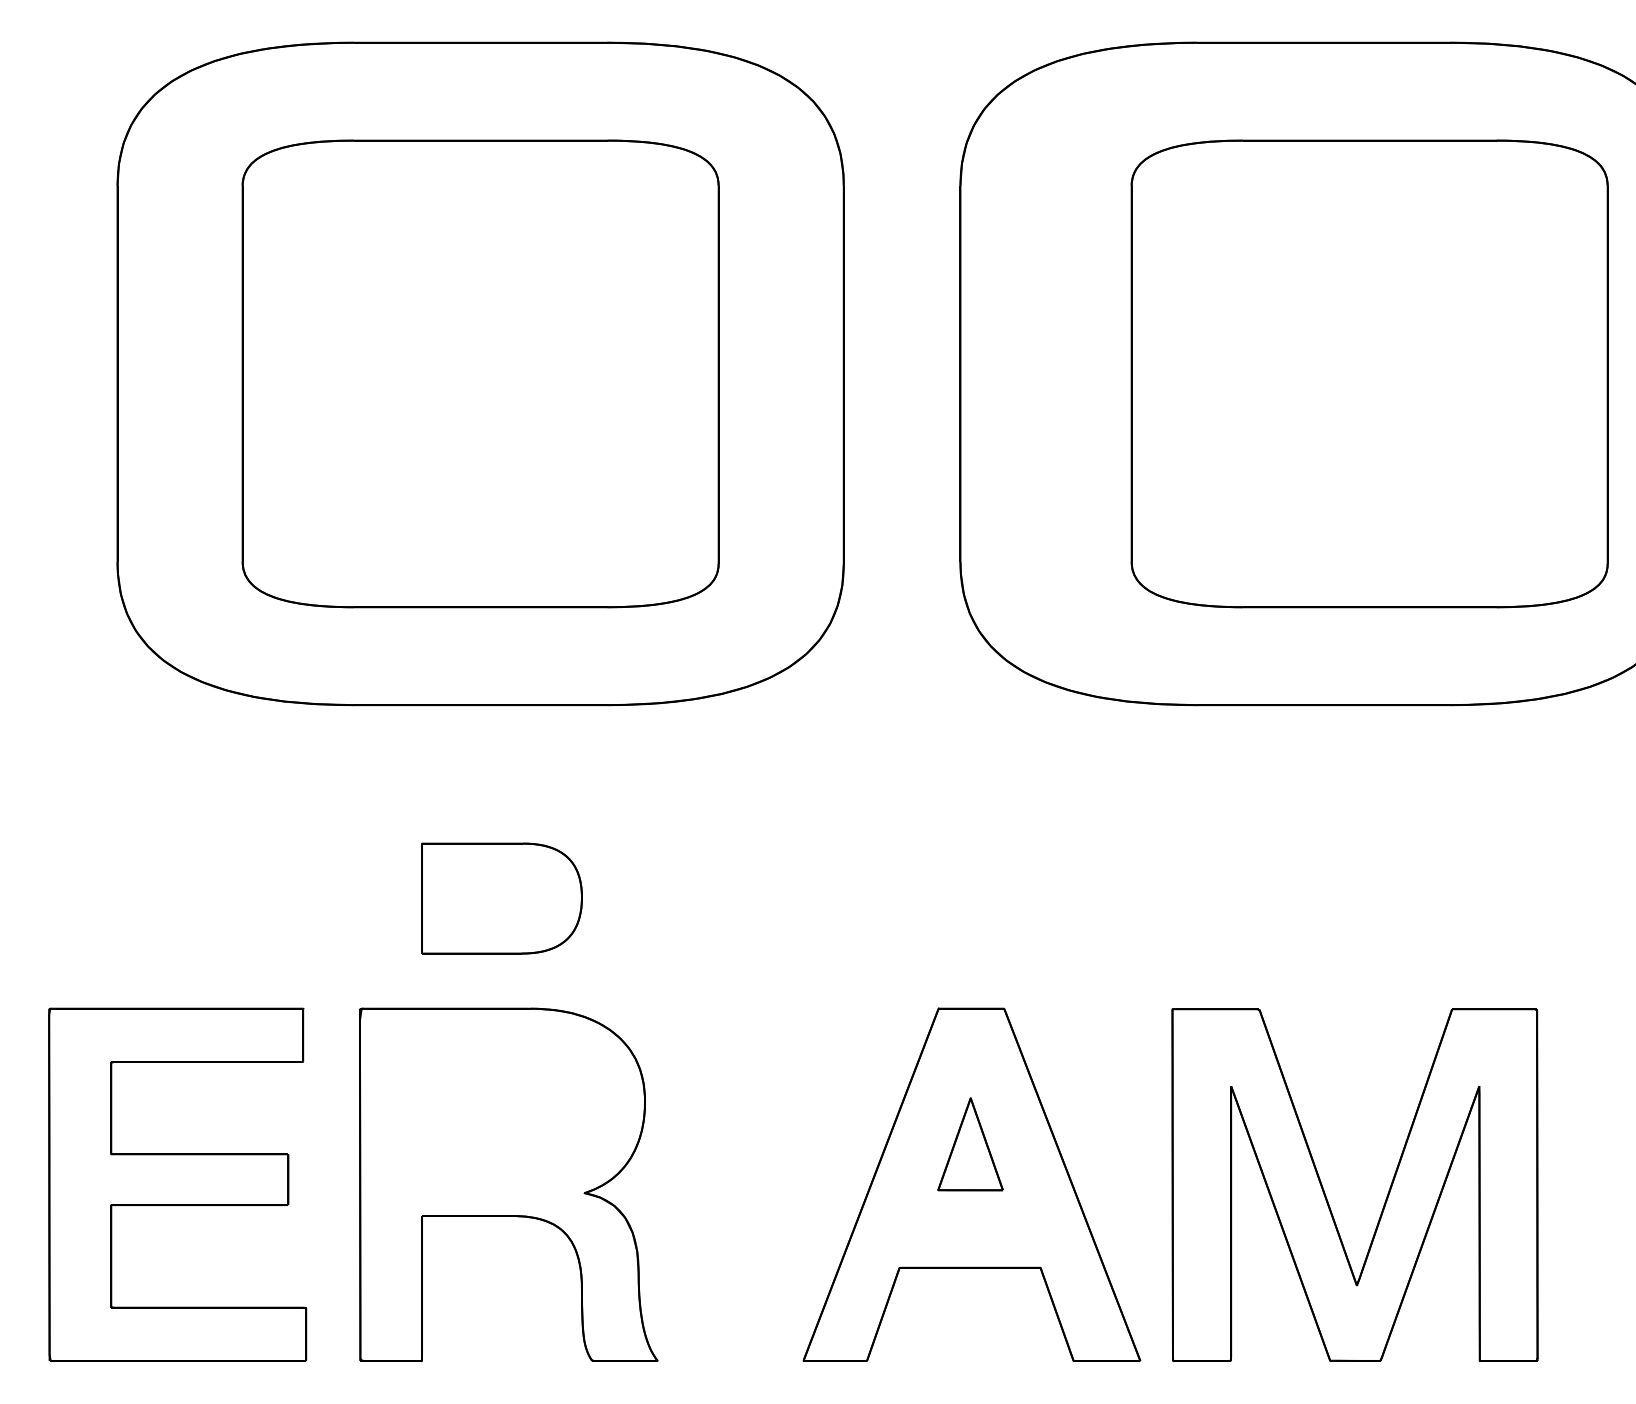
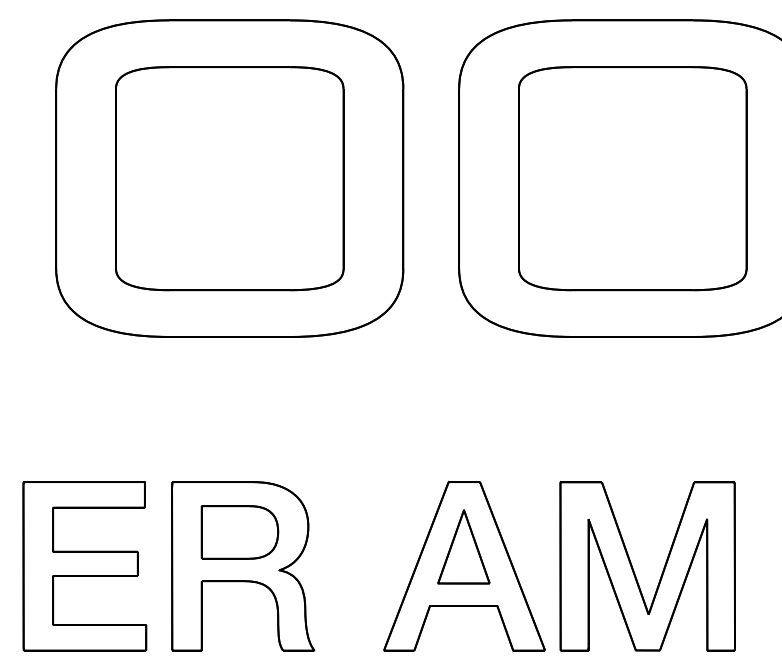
part: (1369, 373) -> (632, 178), moved
part: (501, 898) -> (239, 532), moved
part: (969, 1143) -> (463, 546), size x1.67

